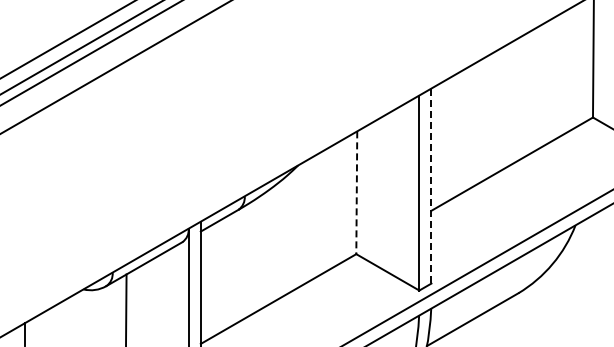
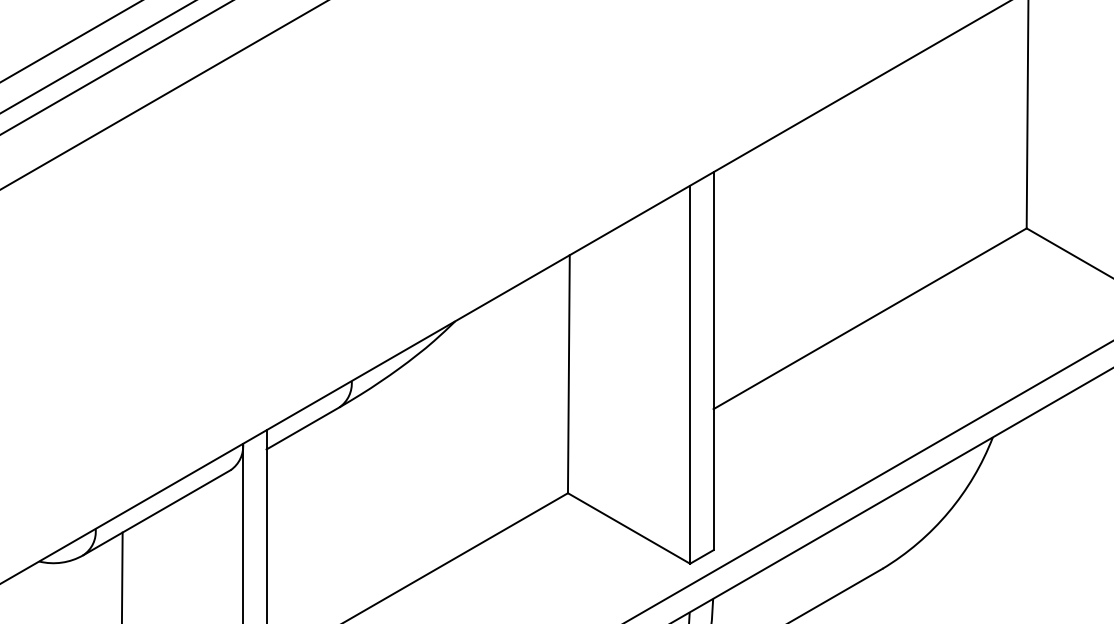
line: (431, 186) -> (713, 362), dashed -> solid
line: (356, 193) -> (568, 375), dashed -> solid

